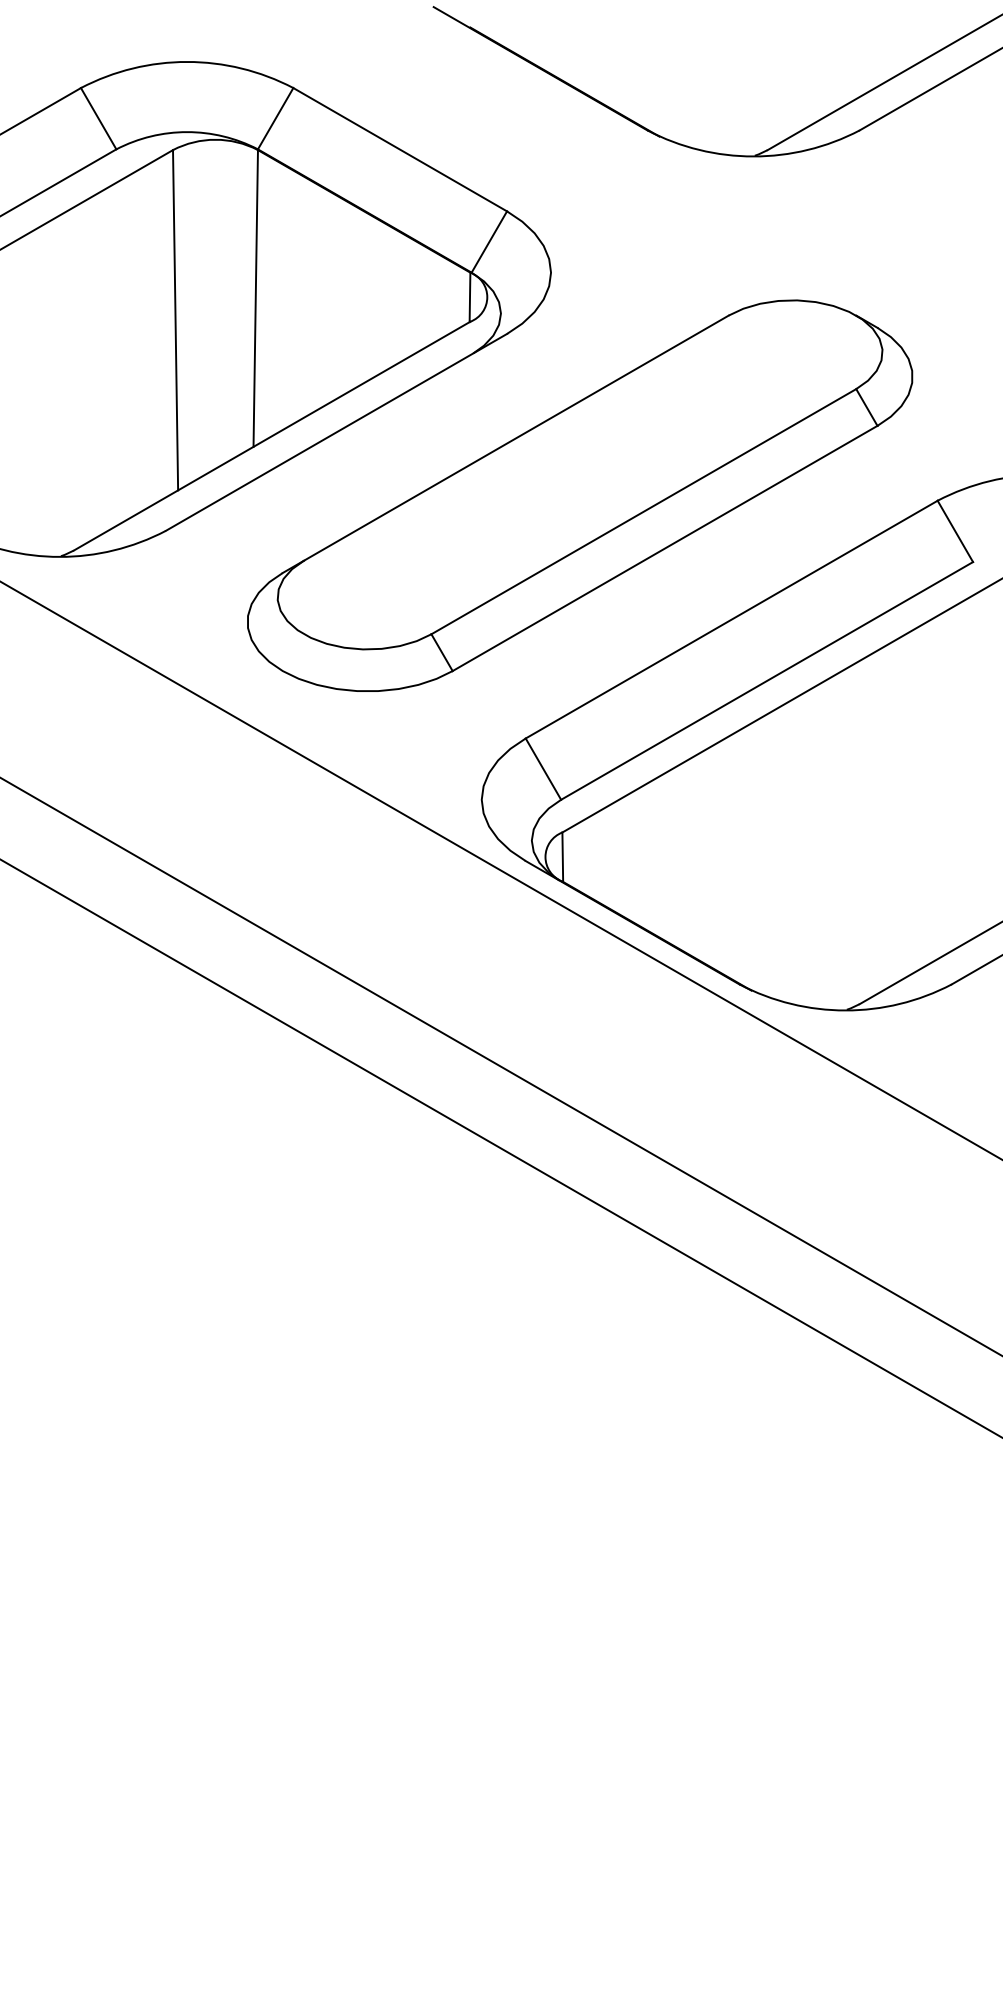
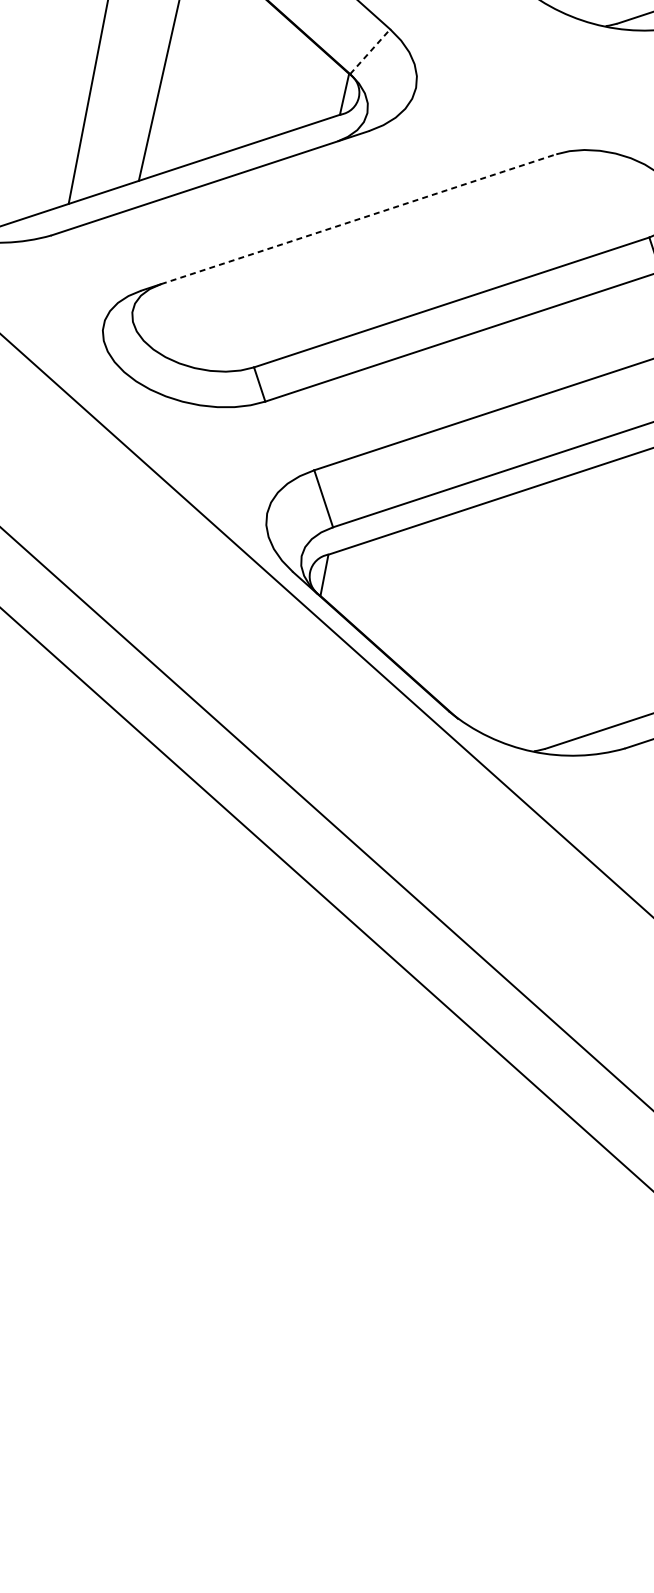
line: (489, 241) -> (370, 51), solid -> dashed
line: (516, 437) -> (358, 218), solid -> dashed

